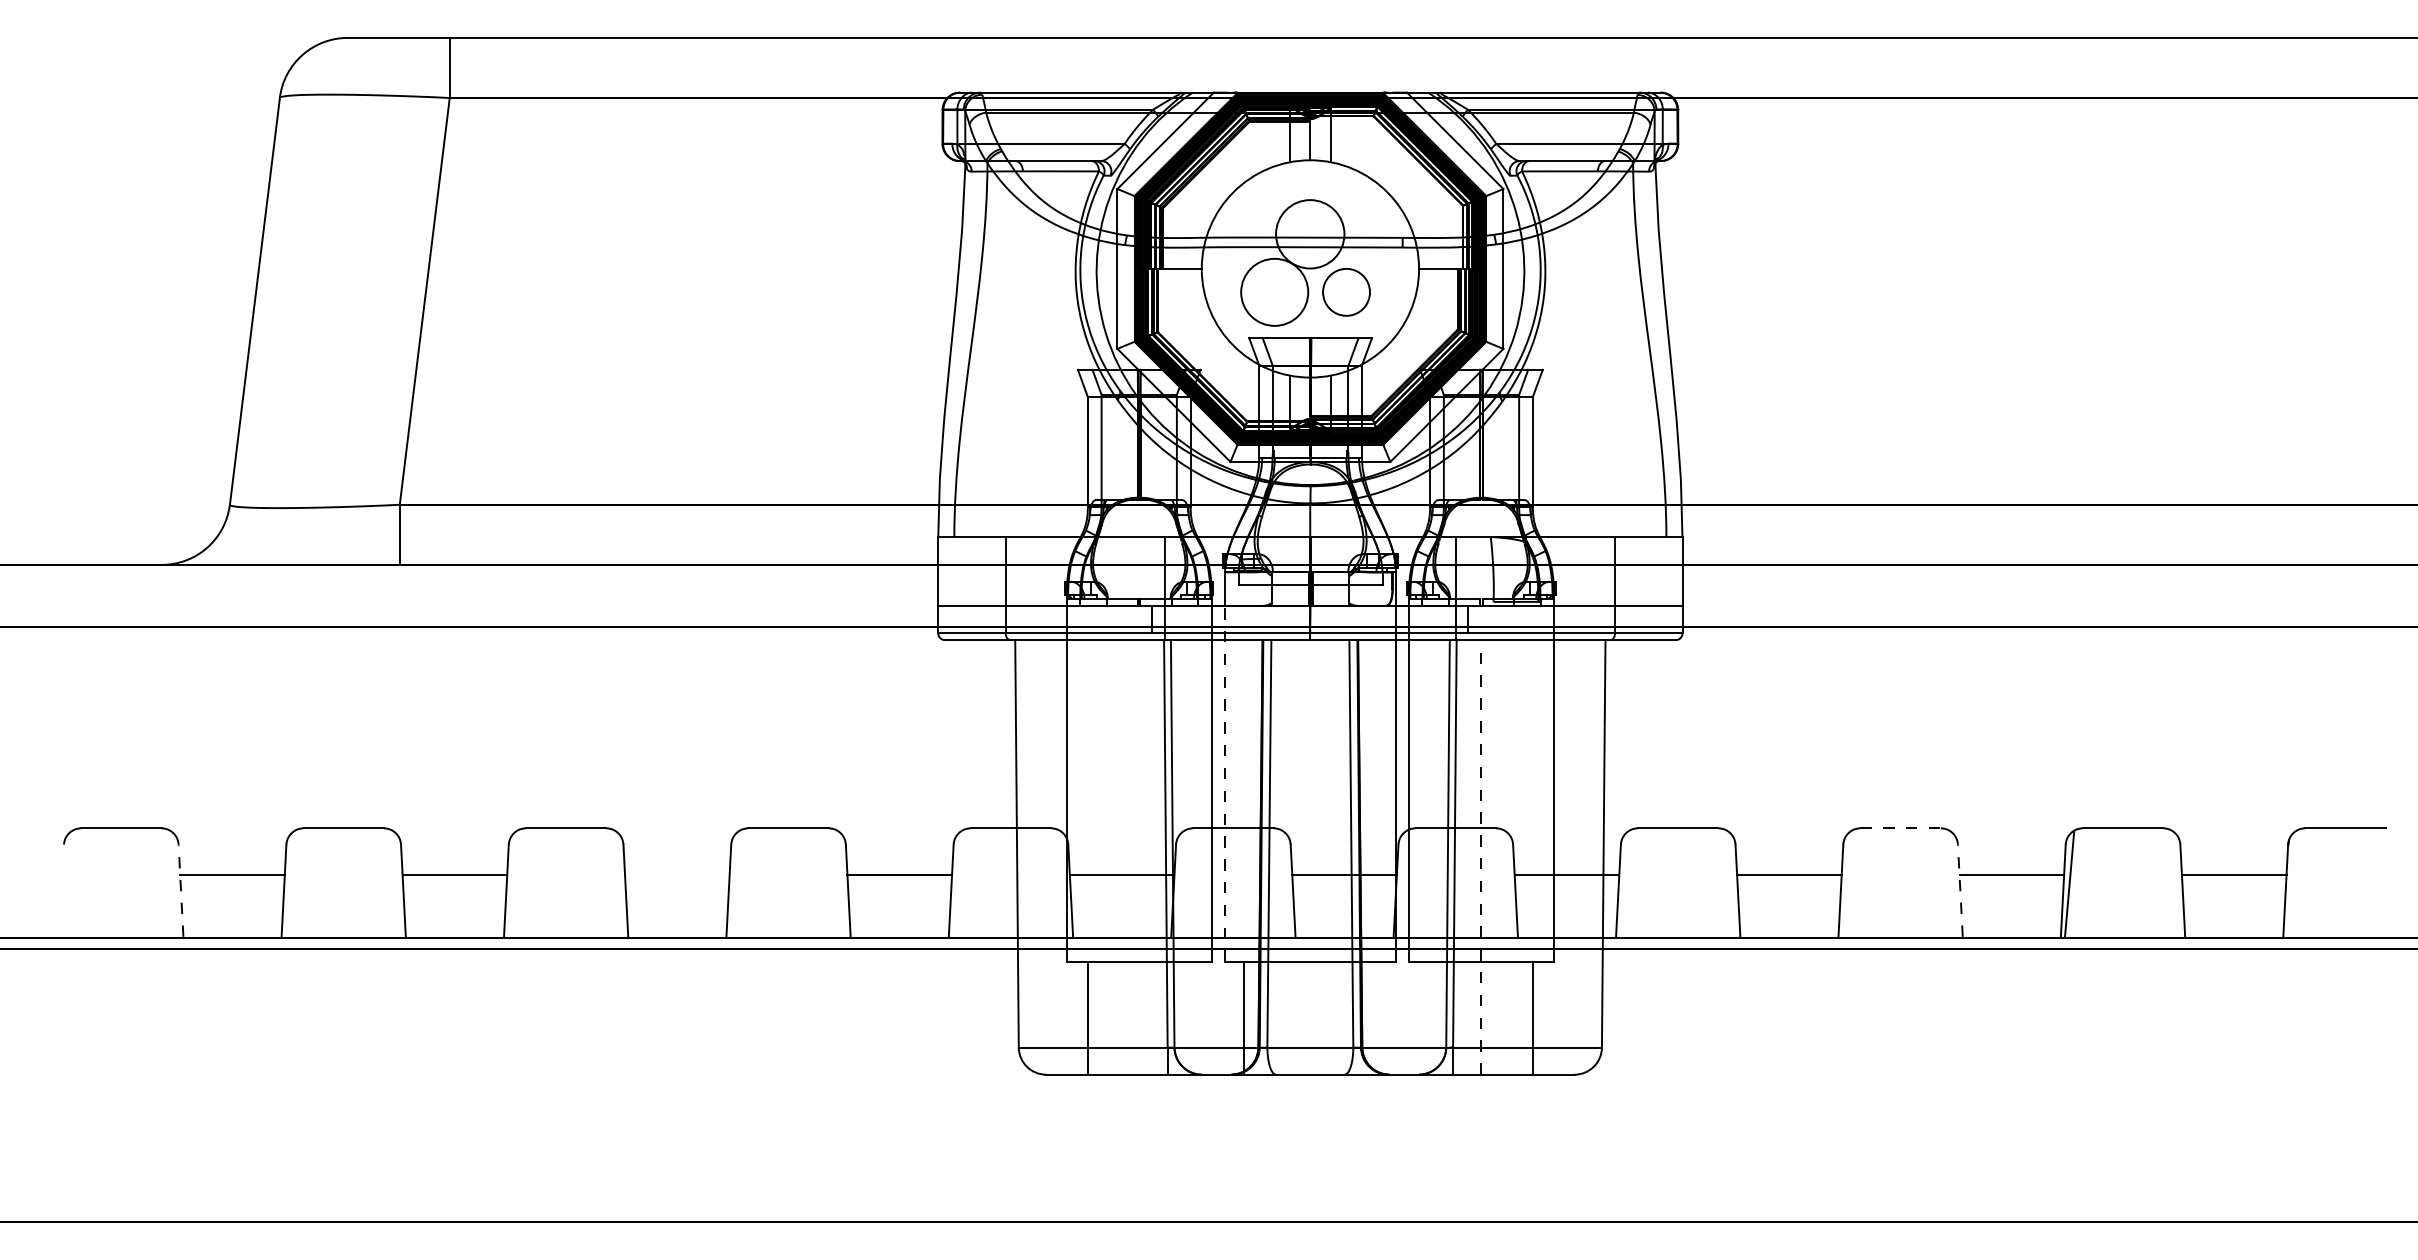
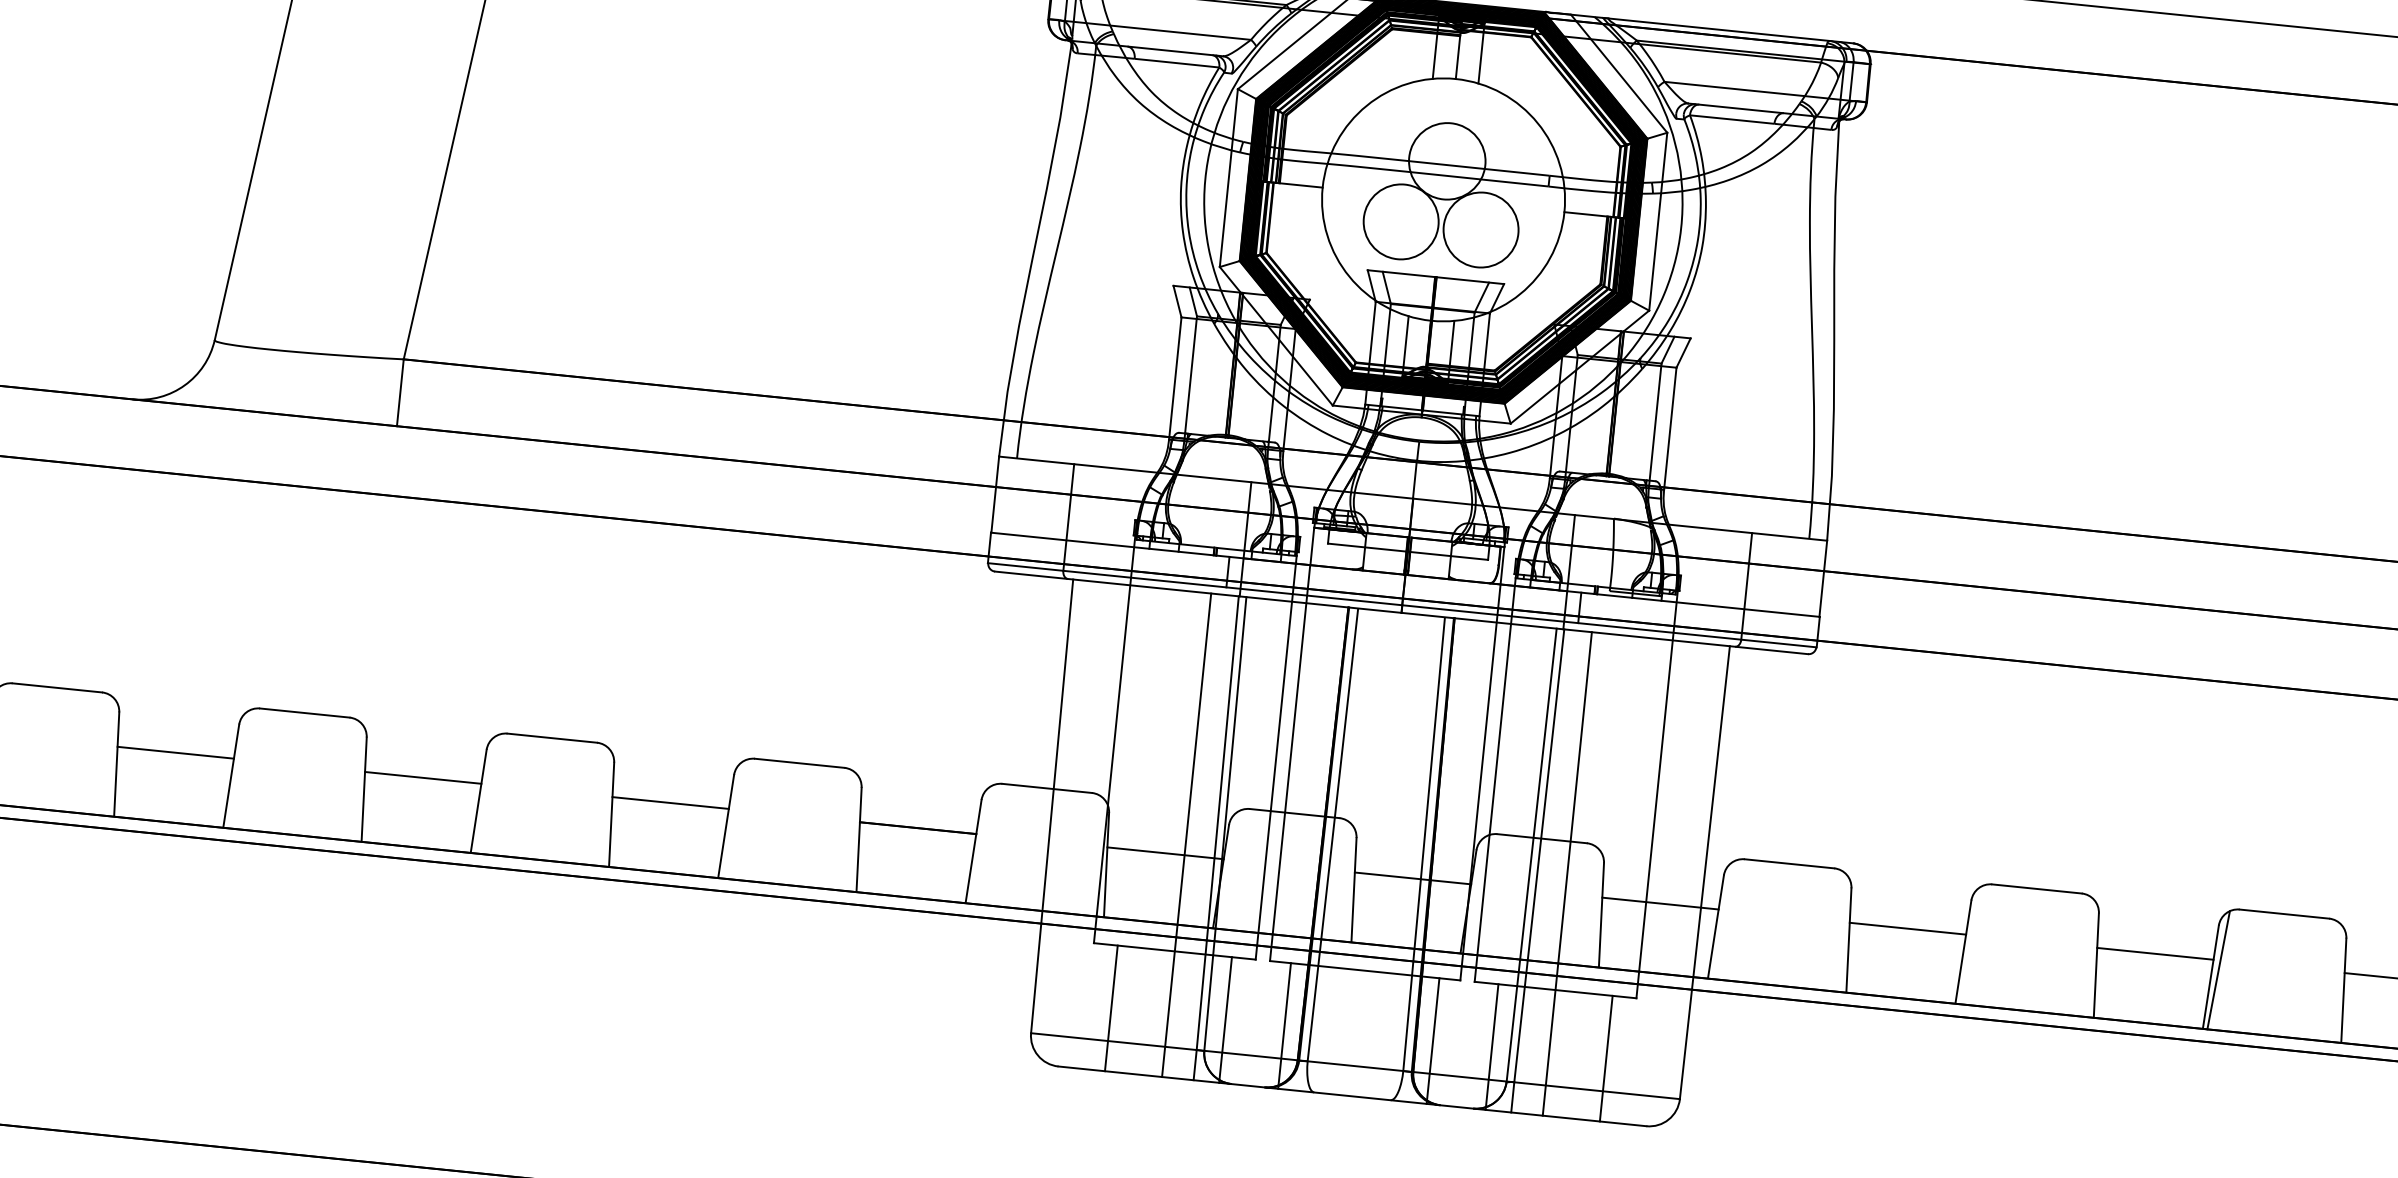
circle: (1346, 291) -> (1481, 229), size x1.43
line: (1224, 783) -> (1289, 762), dashed -> solid
line: (1901, 828) -> (2037, 889), dashed -> solid
line: (1481, 856) -> (1567, 872), dashed -> solid
line: (1139, 857) -> (1186, 835), added
line: (677, 875) -> (670, 803), added
line: (180, 890) -> (116, 763), dashed -> solid
line: (1960, 890) -> (2096, 964), dashed -> solid
line: (1190, 1017) -> (1225, 1019), added
line: (1377, 1017) -> (1433, 1040), added
line: (1430, 1017) -> (1492, 1046), added

